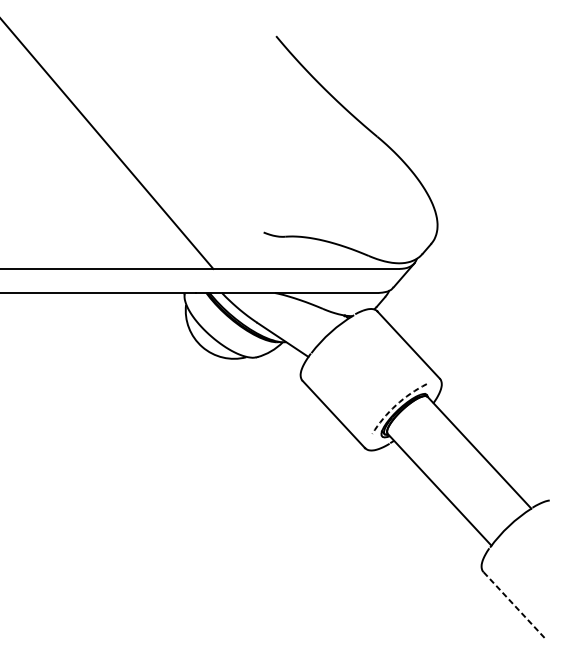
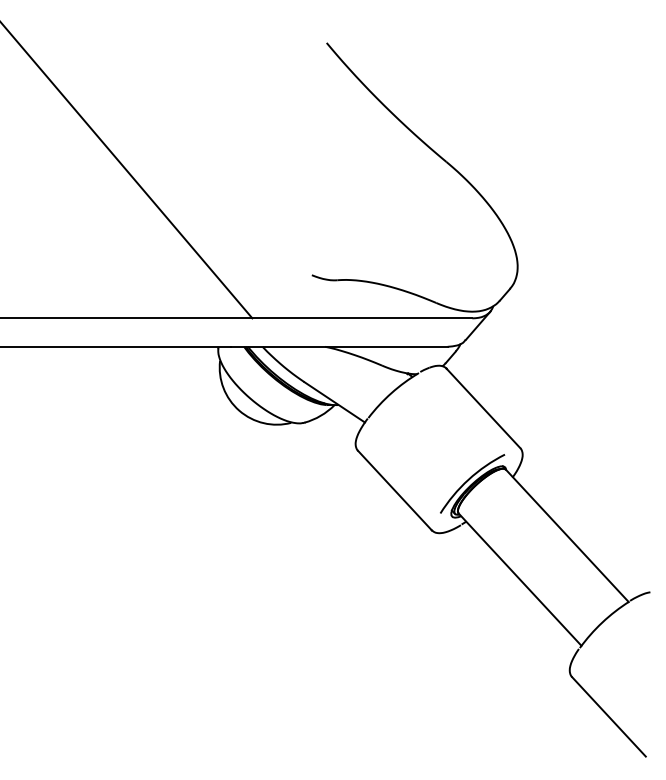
arc: (396, 405) -> (468, 479), dashed -> solid
line: (515, 606) -> (609, 717), dashed -> solid

